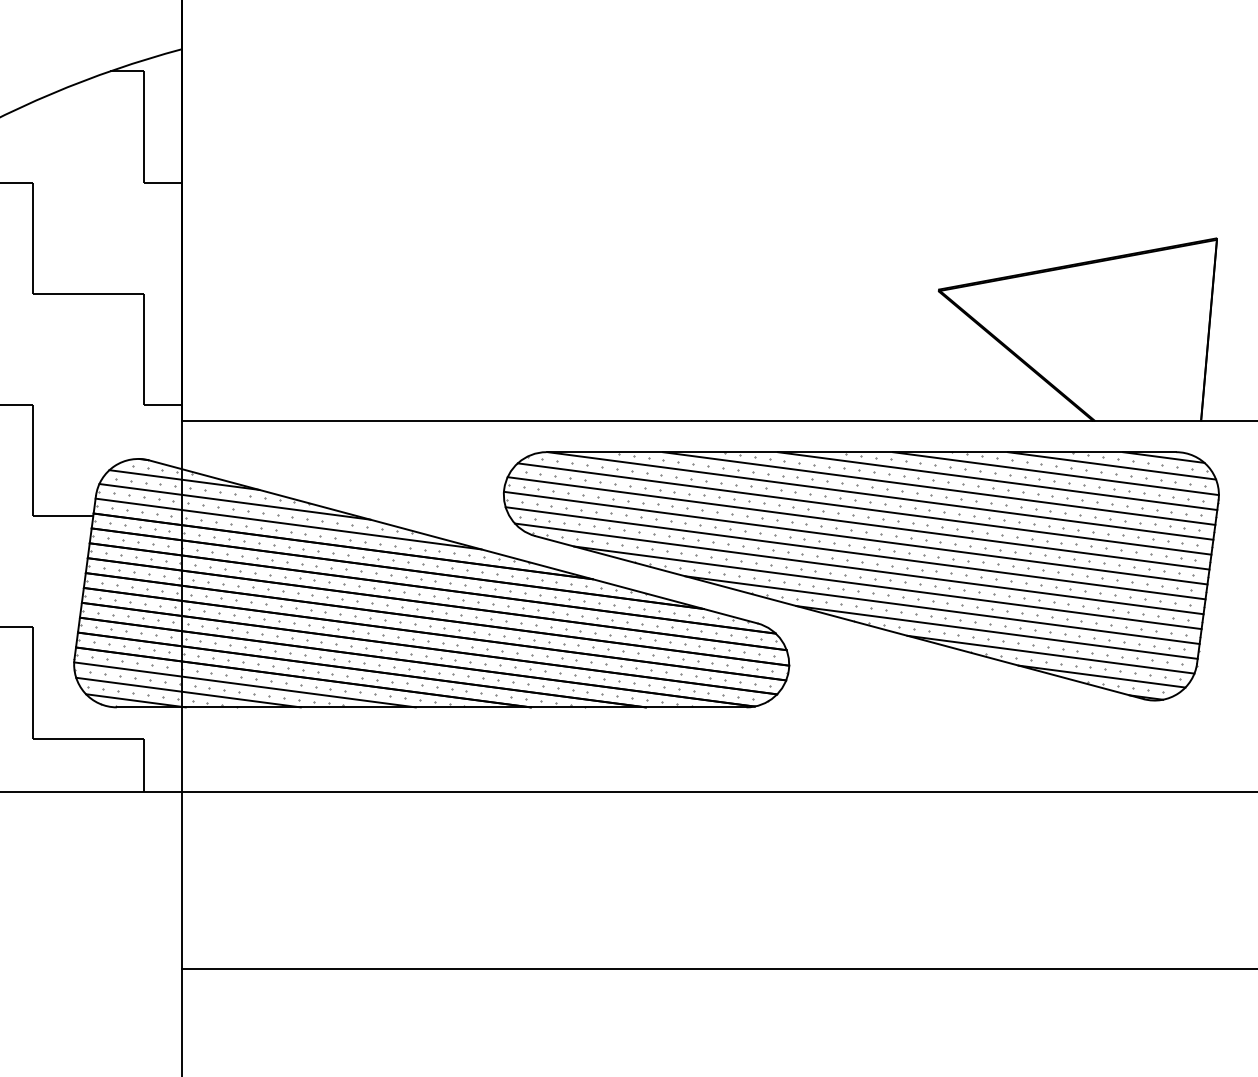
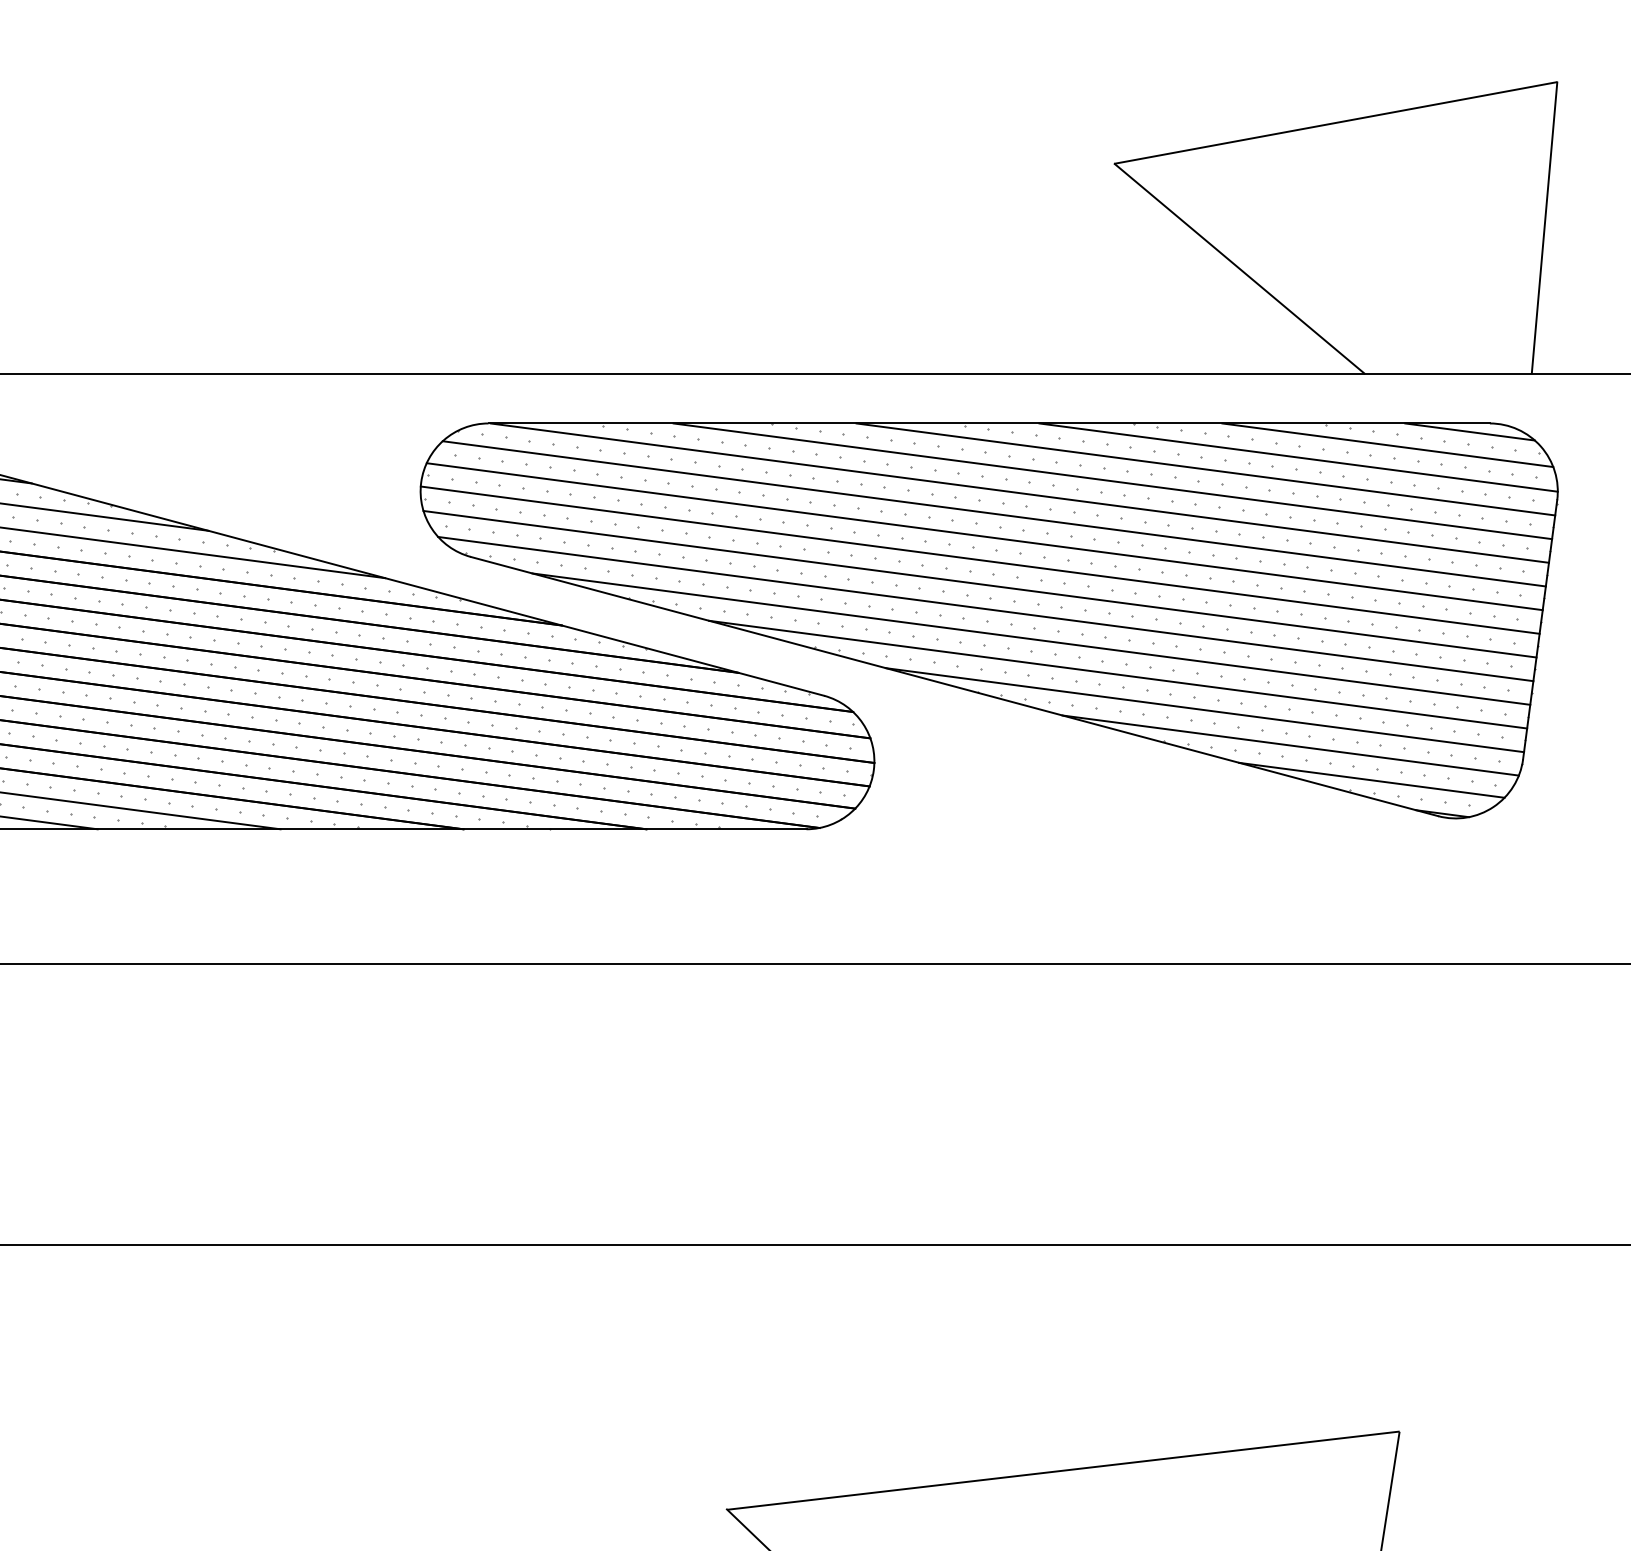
hatch: (1077, 329) -> (1332, 228), removed

